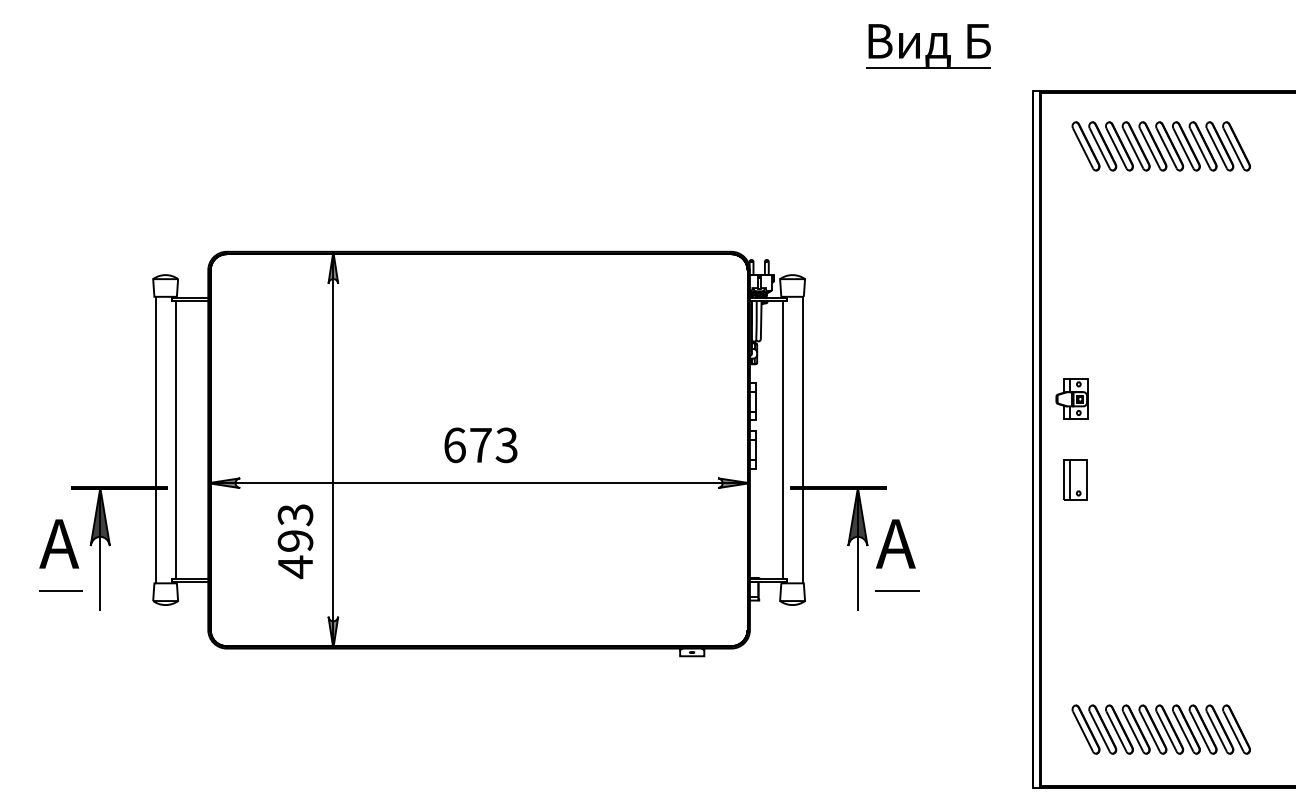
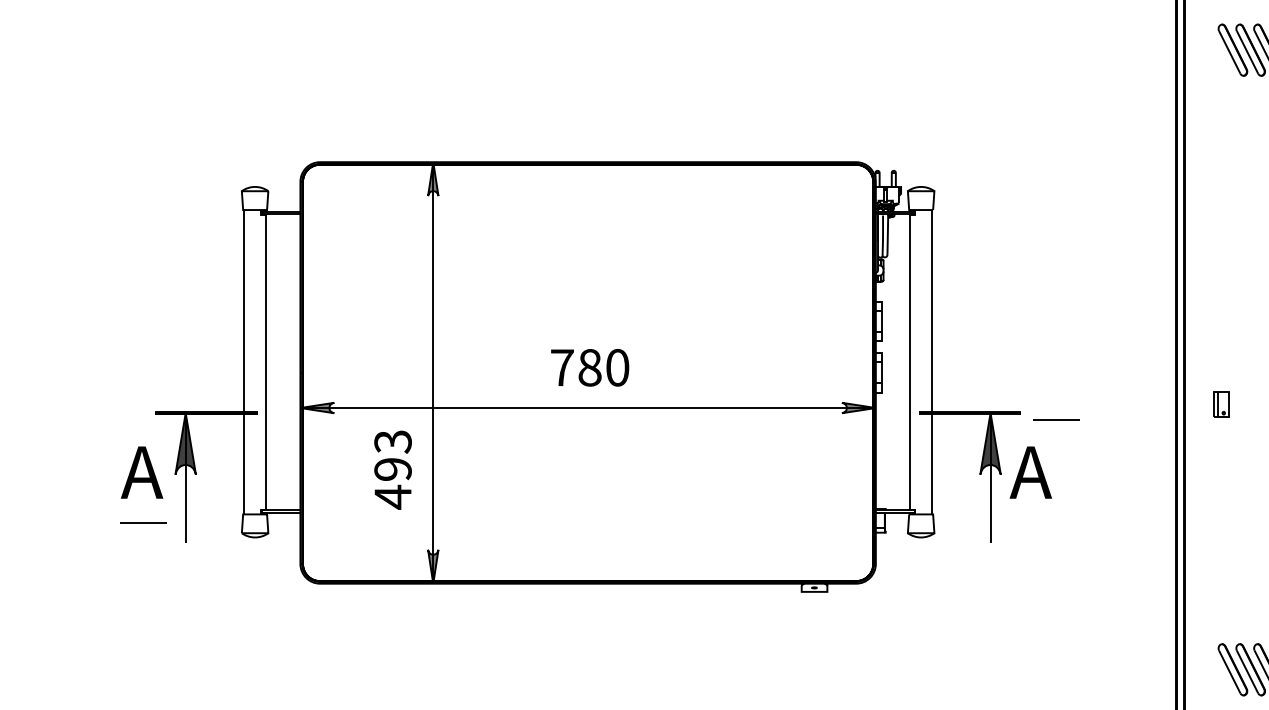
part: (1071, 398) -> (1217, 318), removed
text: (480, 445) -> (589, 367), 673 -> 780
part: (1075, 479) -> (1221, 404), size x0.6
line: (897, 590) -> (1055, 418), moved

